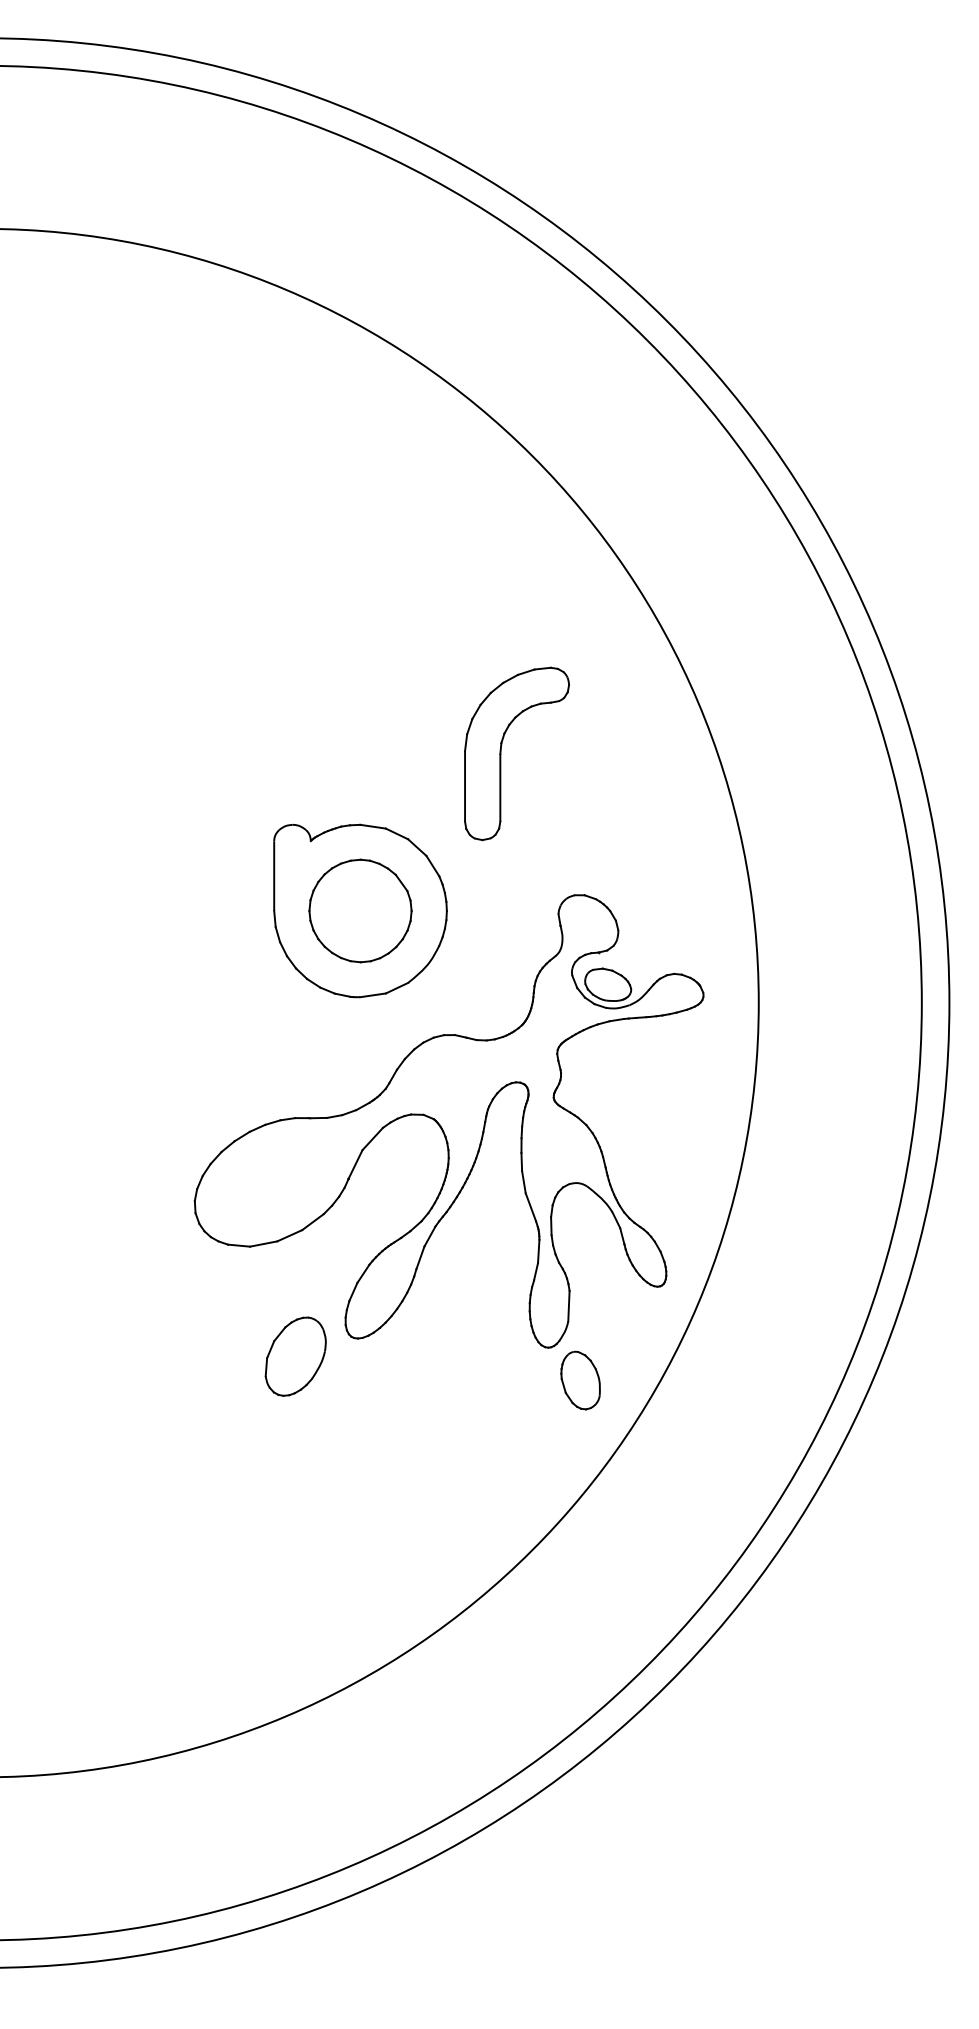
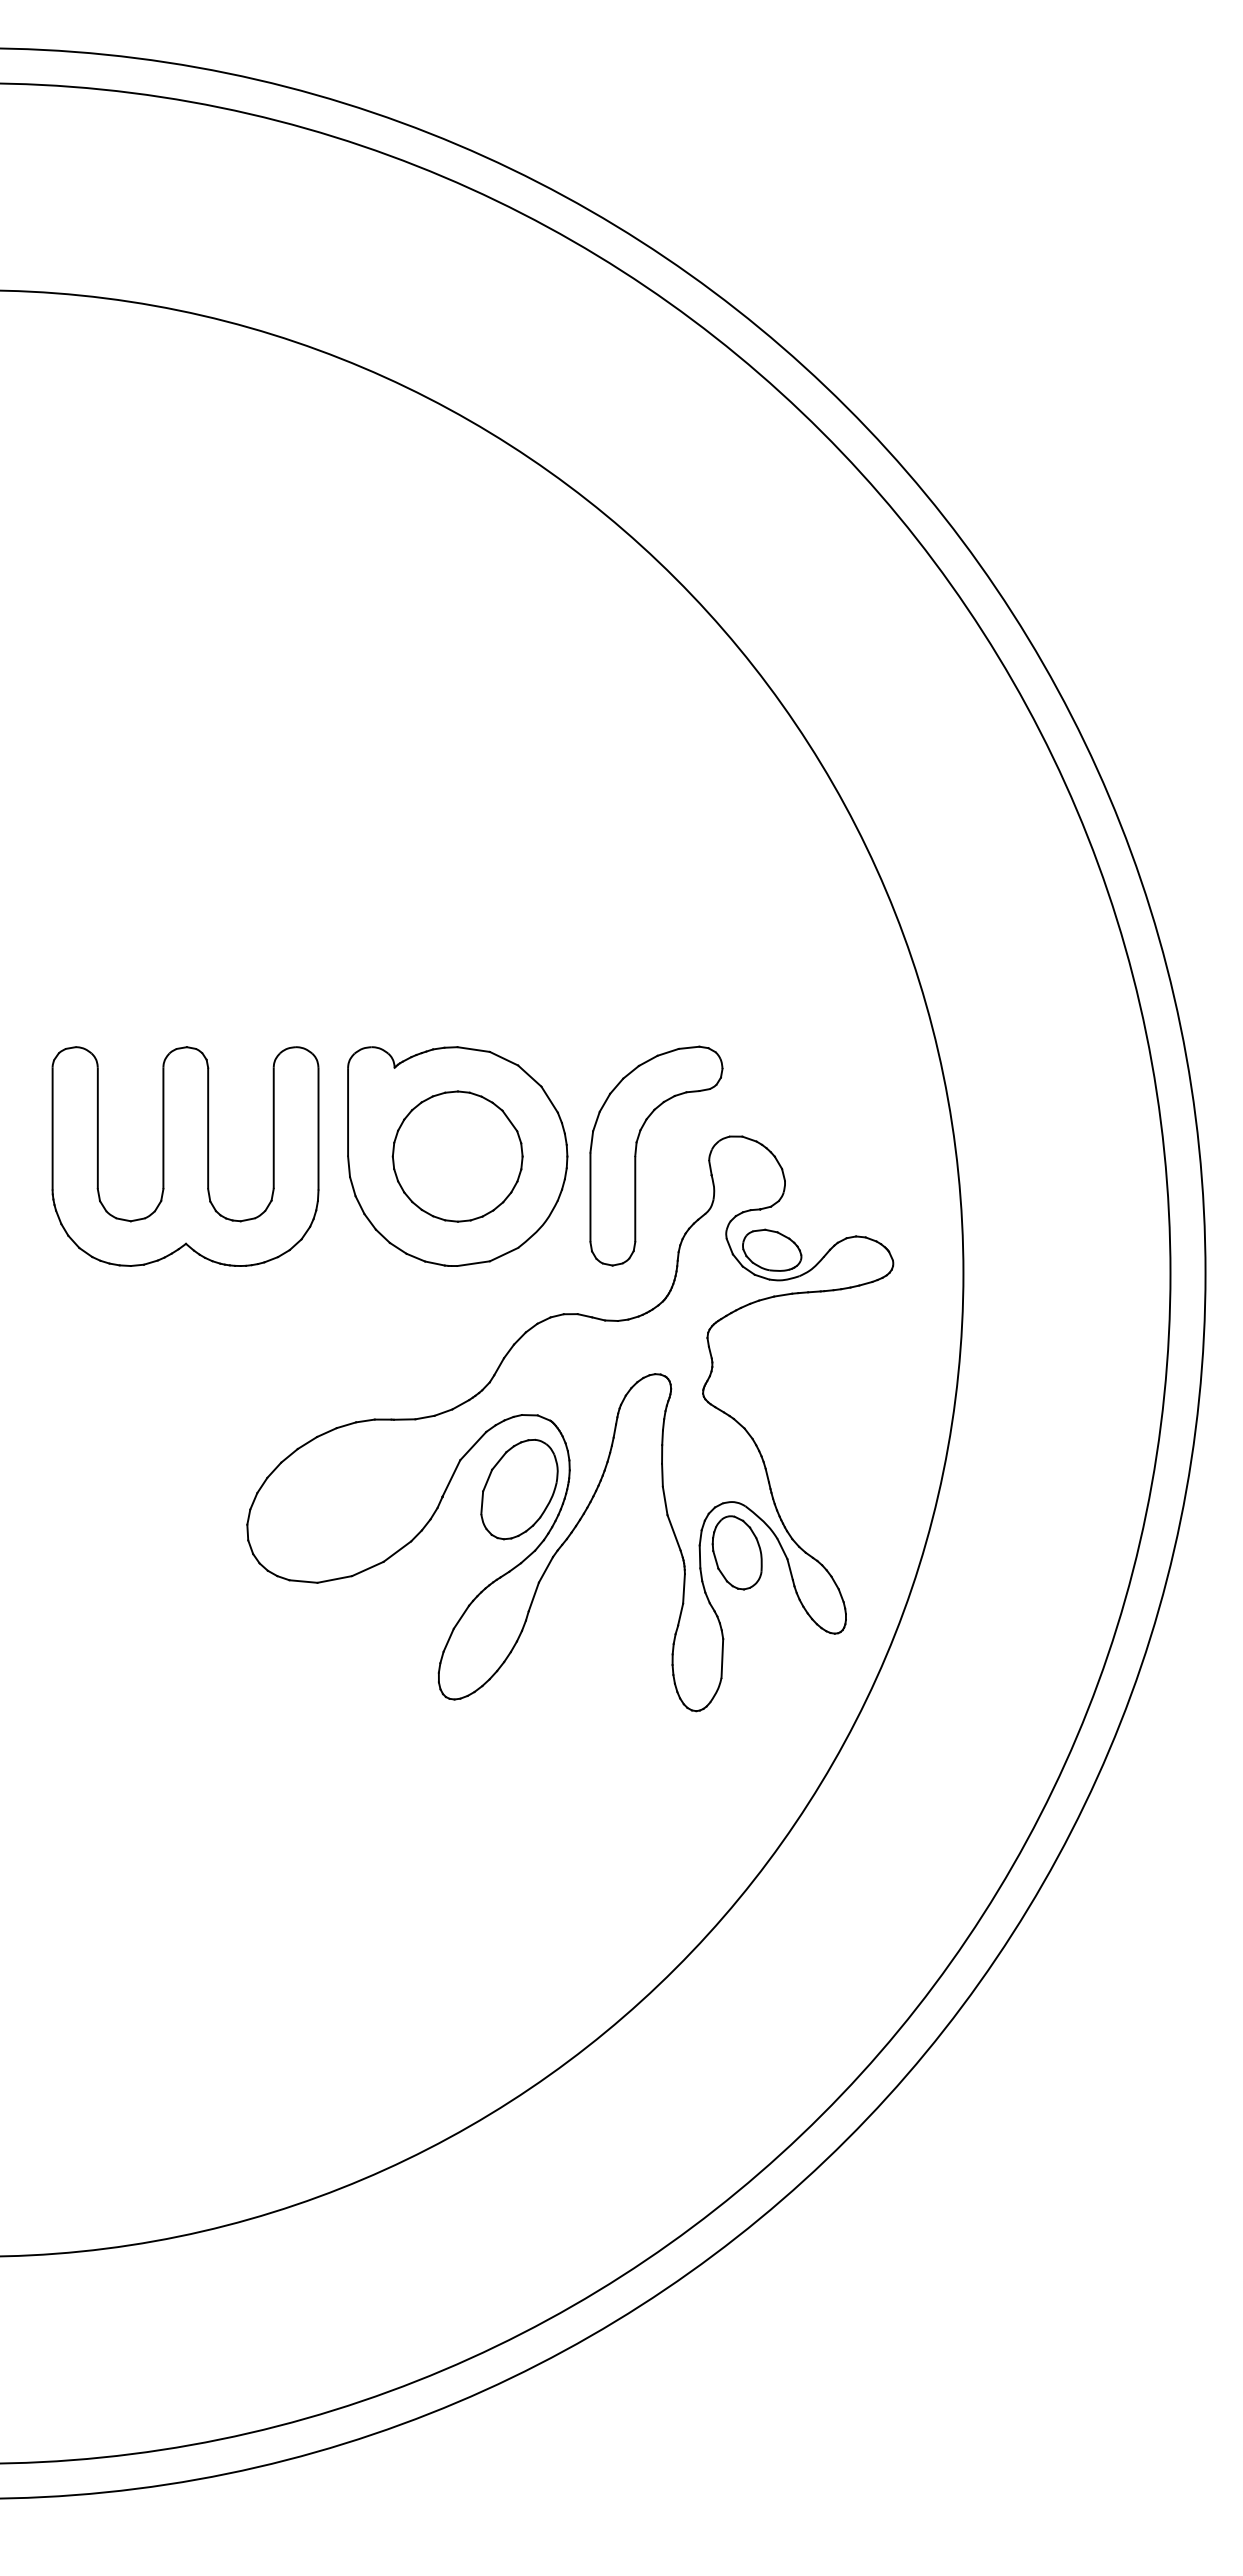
part: (501, 753) -> (636, 1155), moved
part: (146, 910) -> (185, 1156), added
part: (295, 1356) -> (519, 1489), moved
part: (580, 1380) -> (736, 1552), moved

